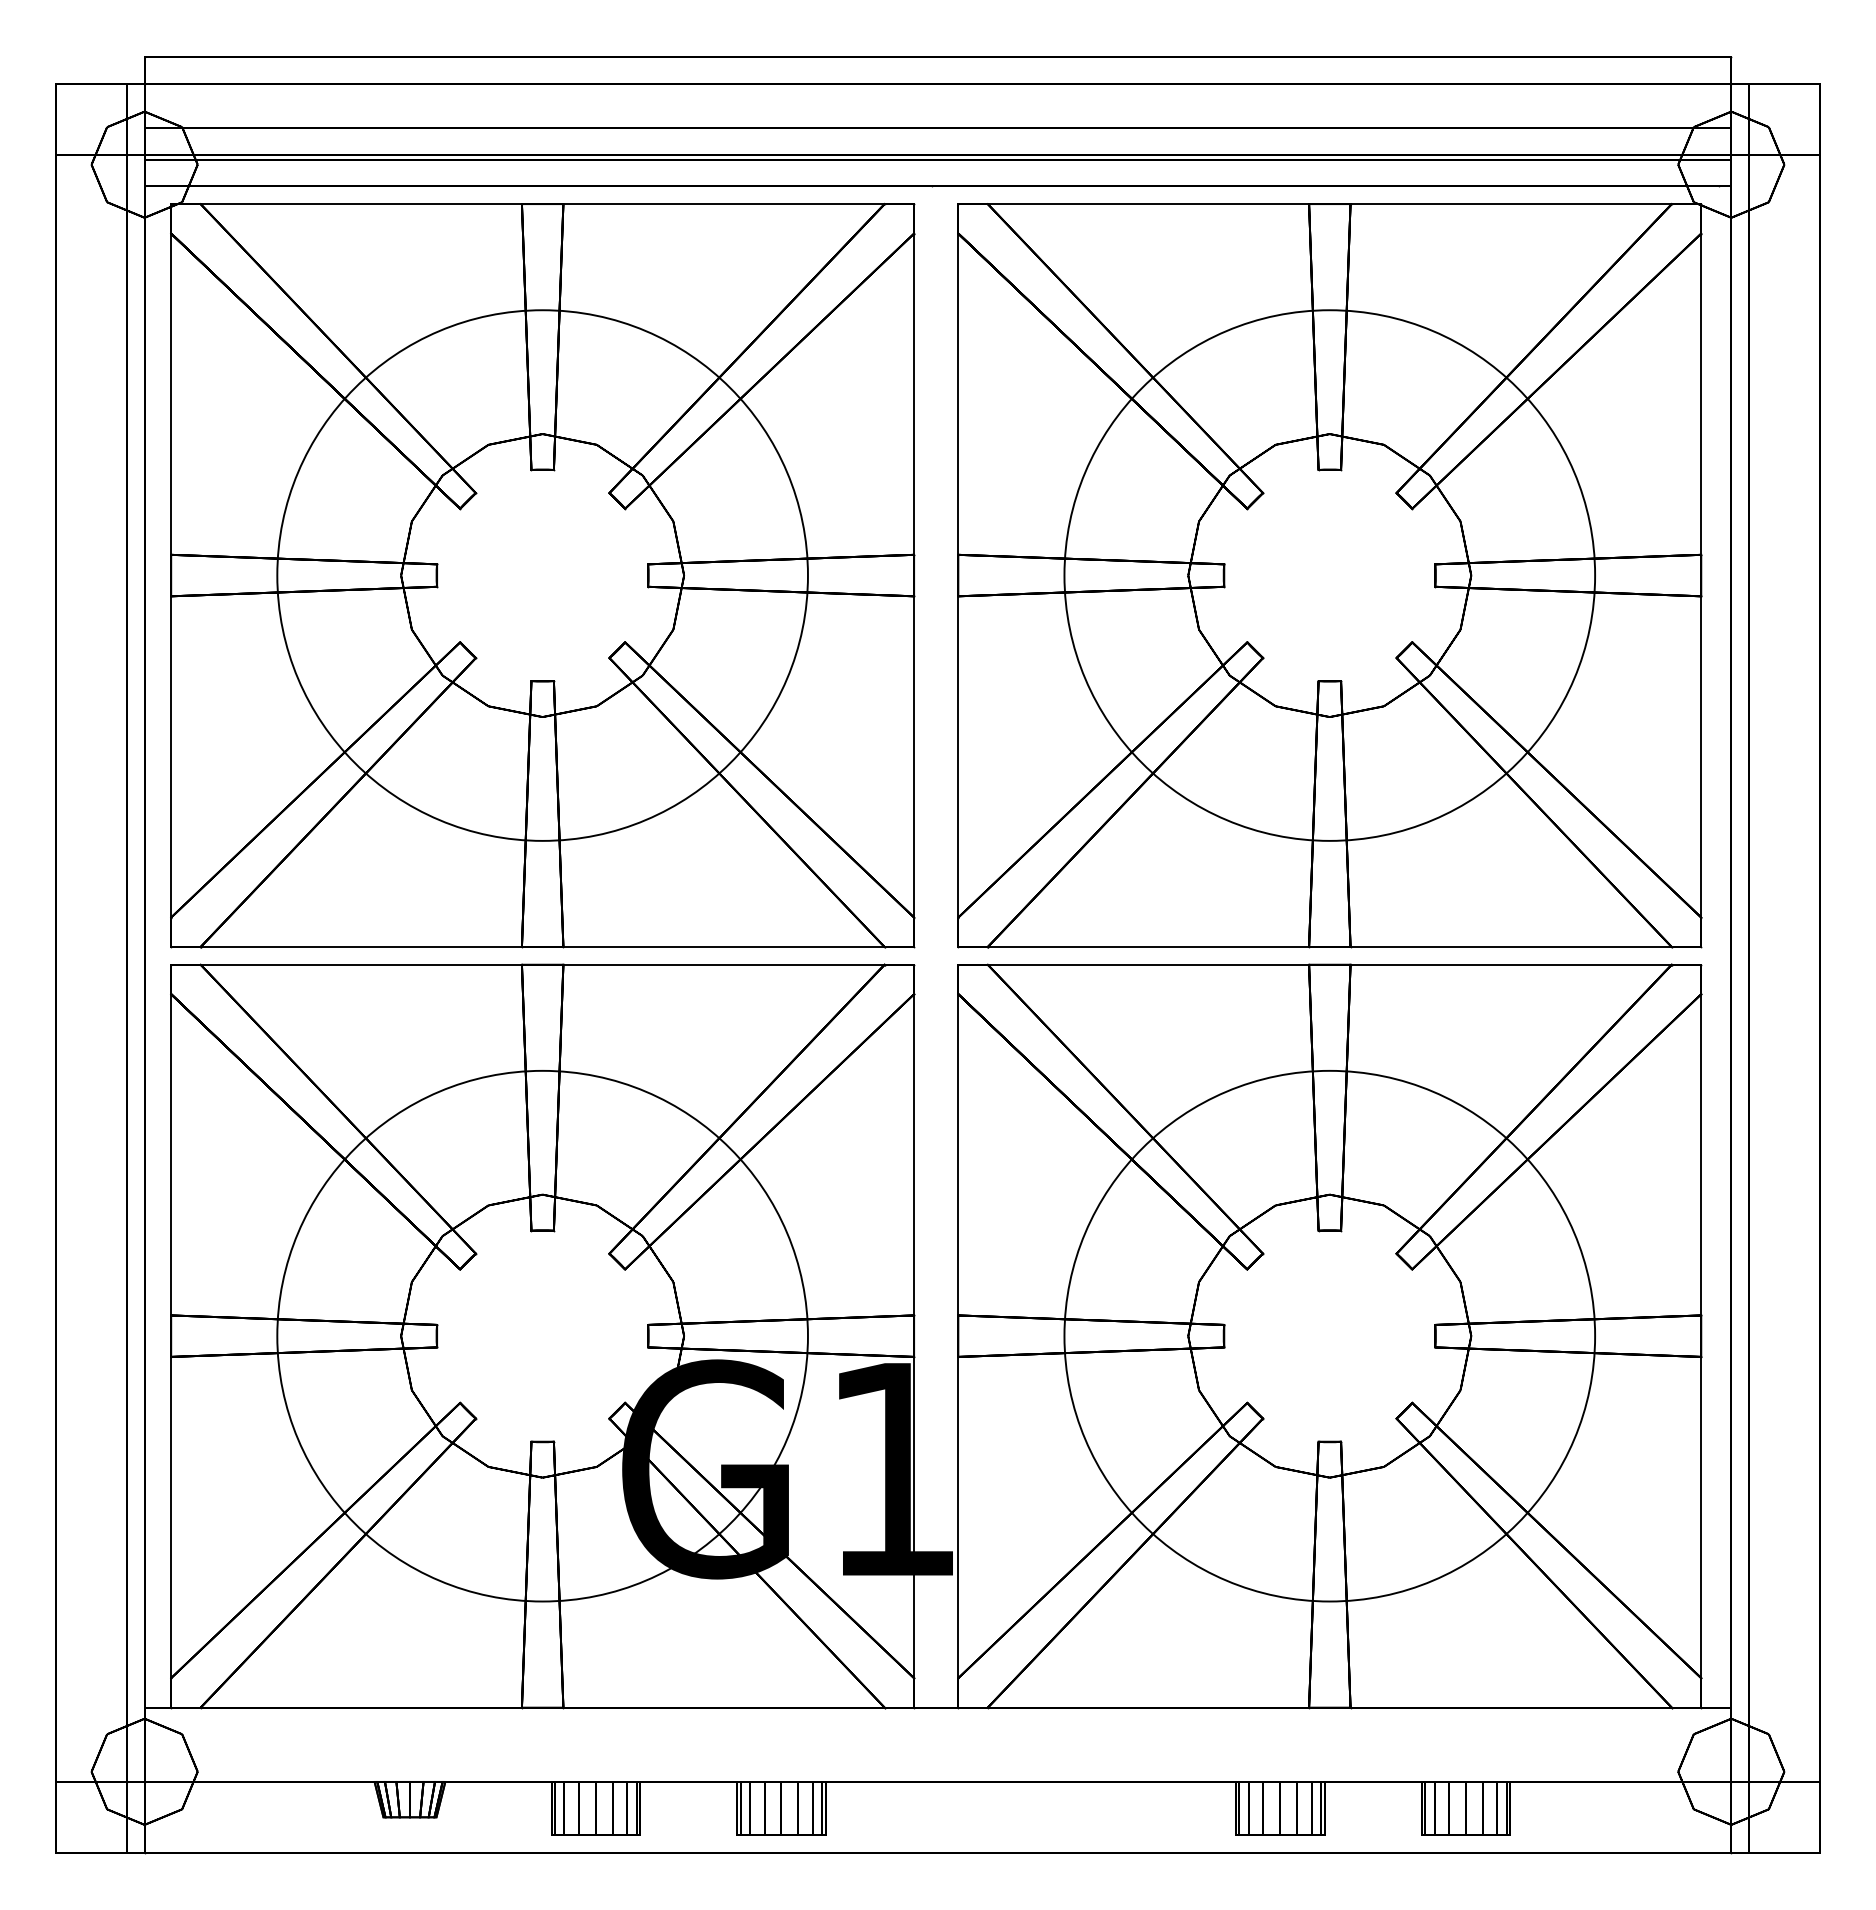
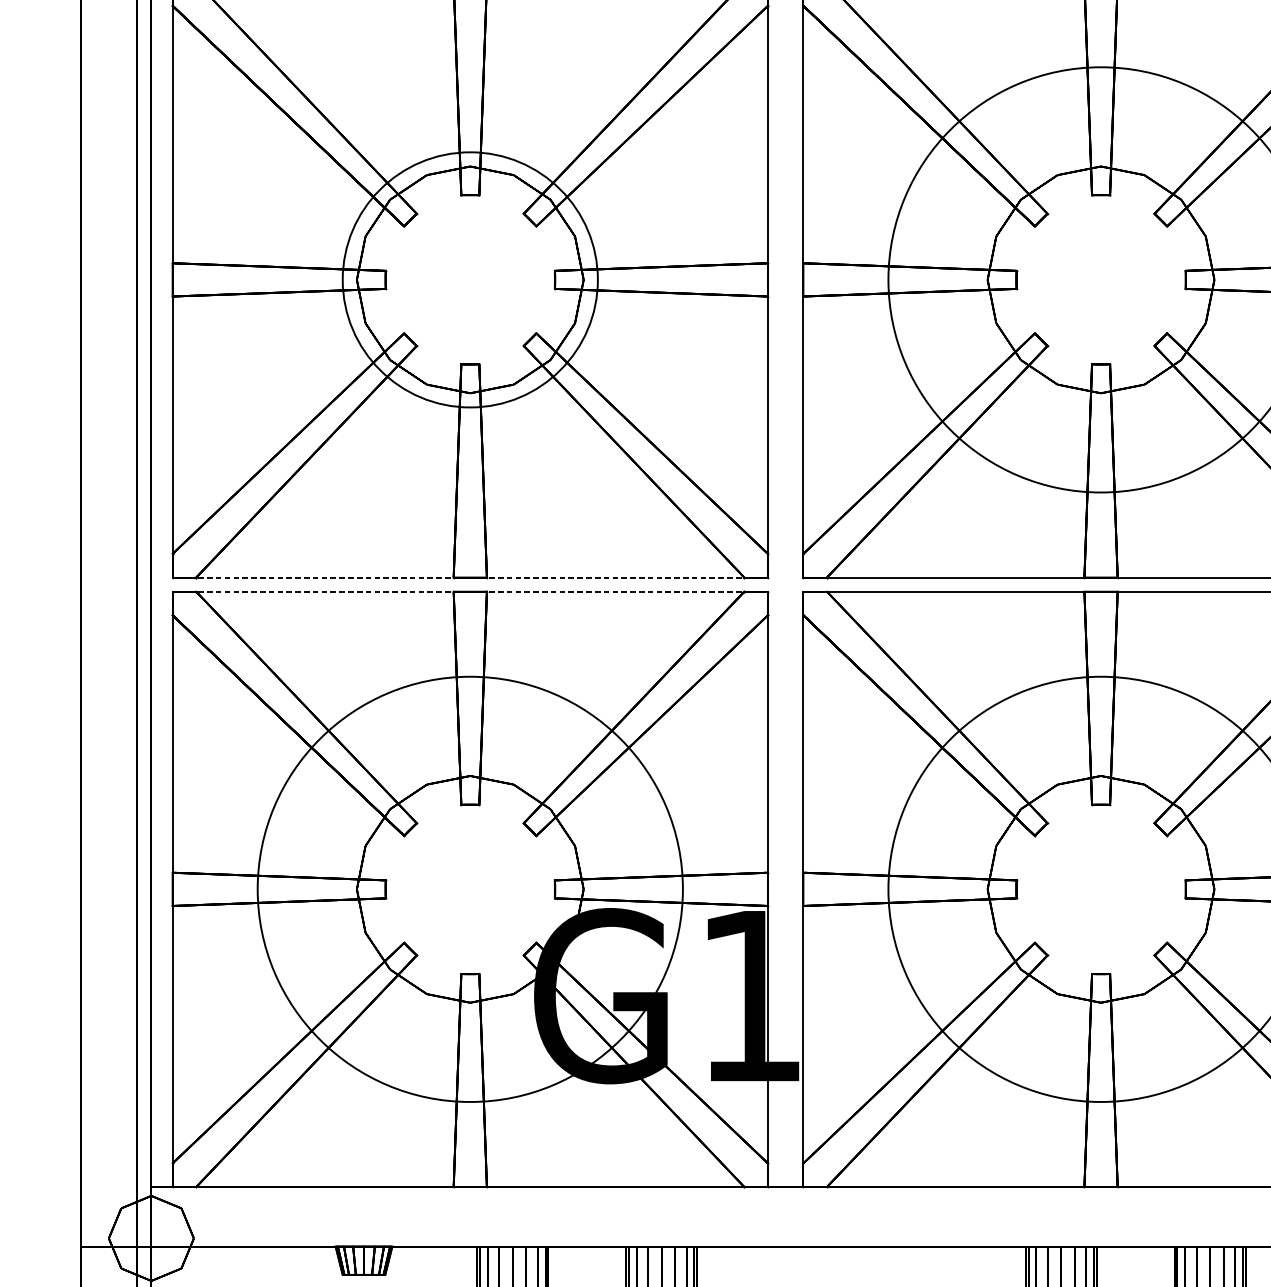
circle: (542, 575) -> (470, 279), size x0.6
line: (542, 947) -> (470, 577), solid -> dashed
line: (542, 964) -> (470, 591), solid -> dashed

